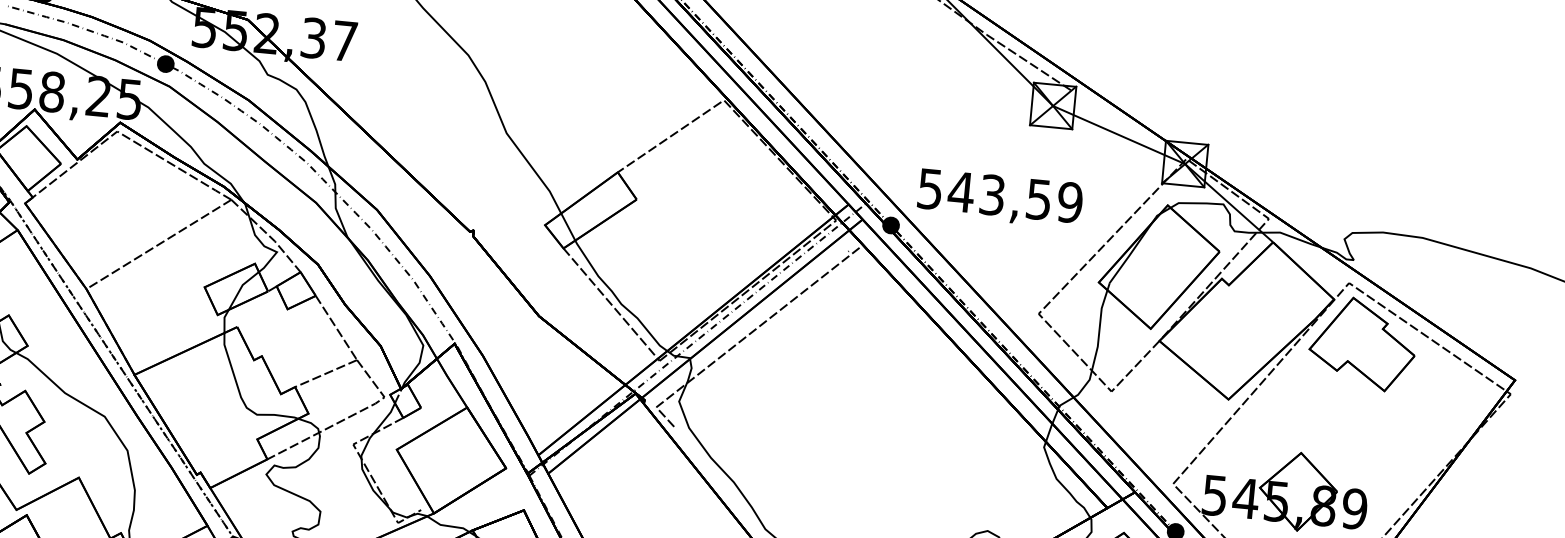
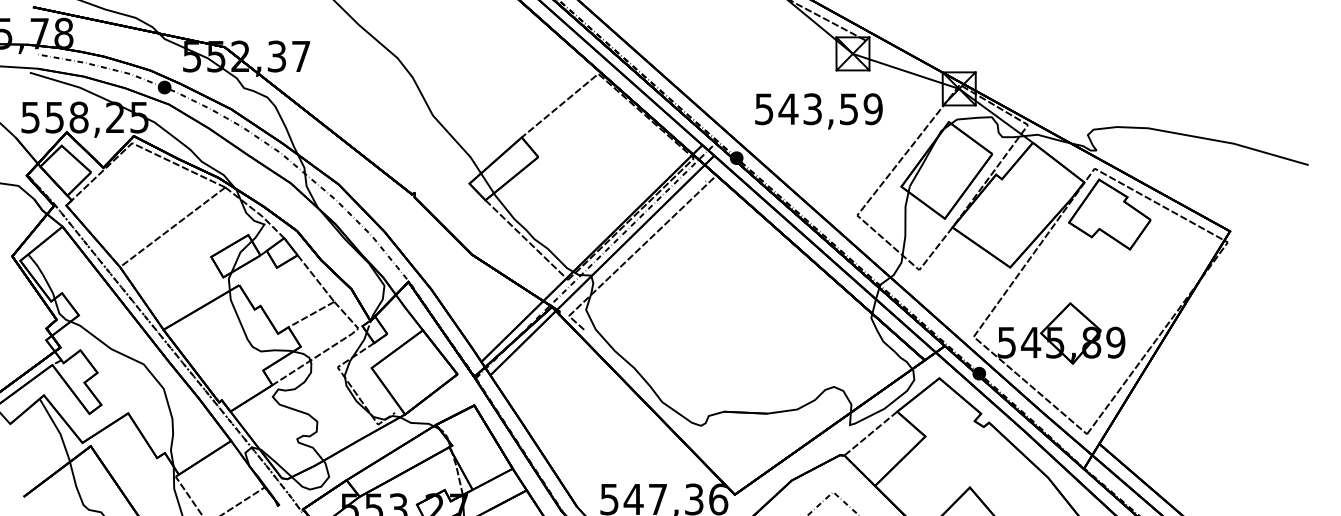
text: (999, 198) -> (818, 111), moved

